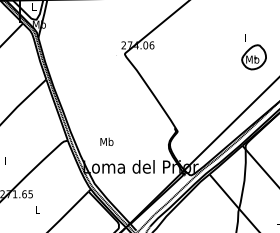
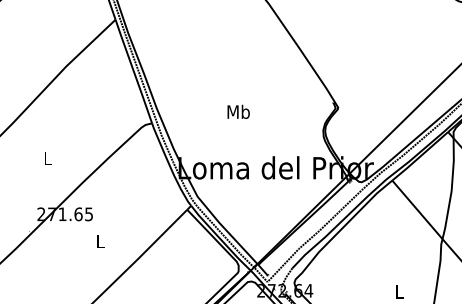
text: (106, 141) -> (237, 111), moved

